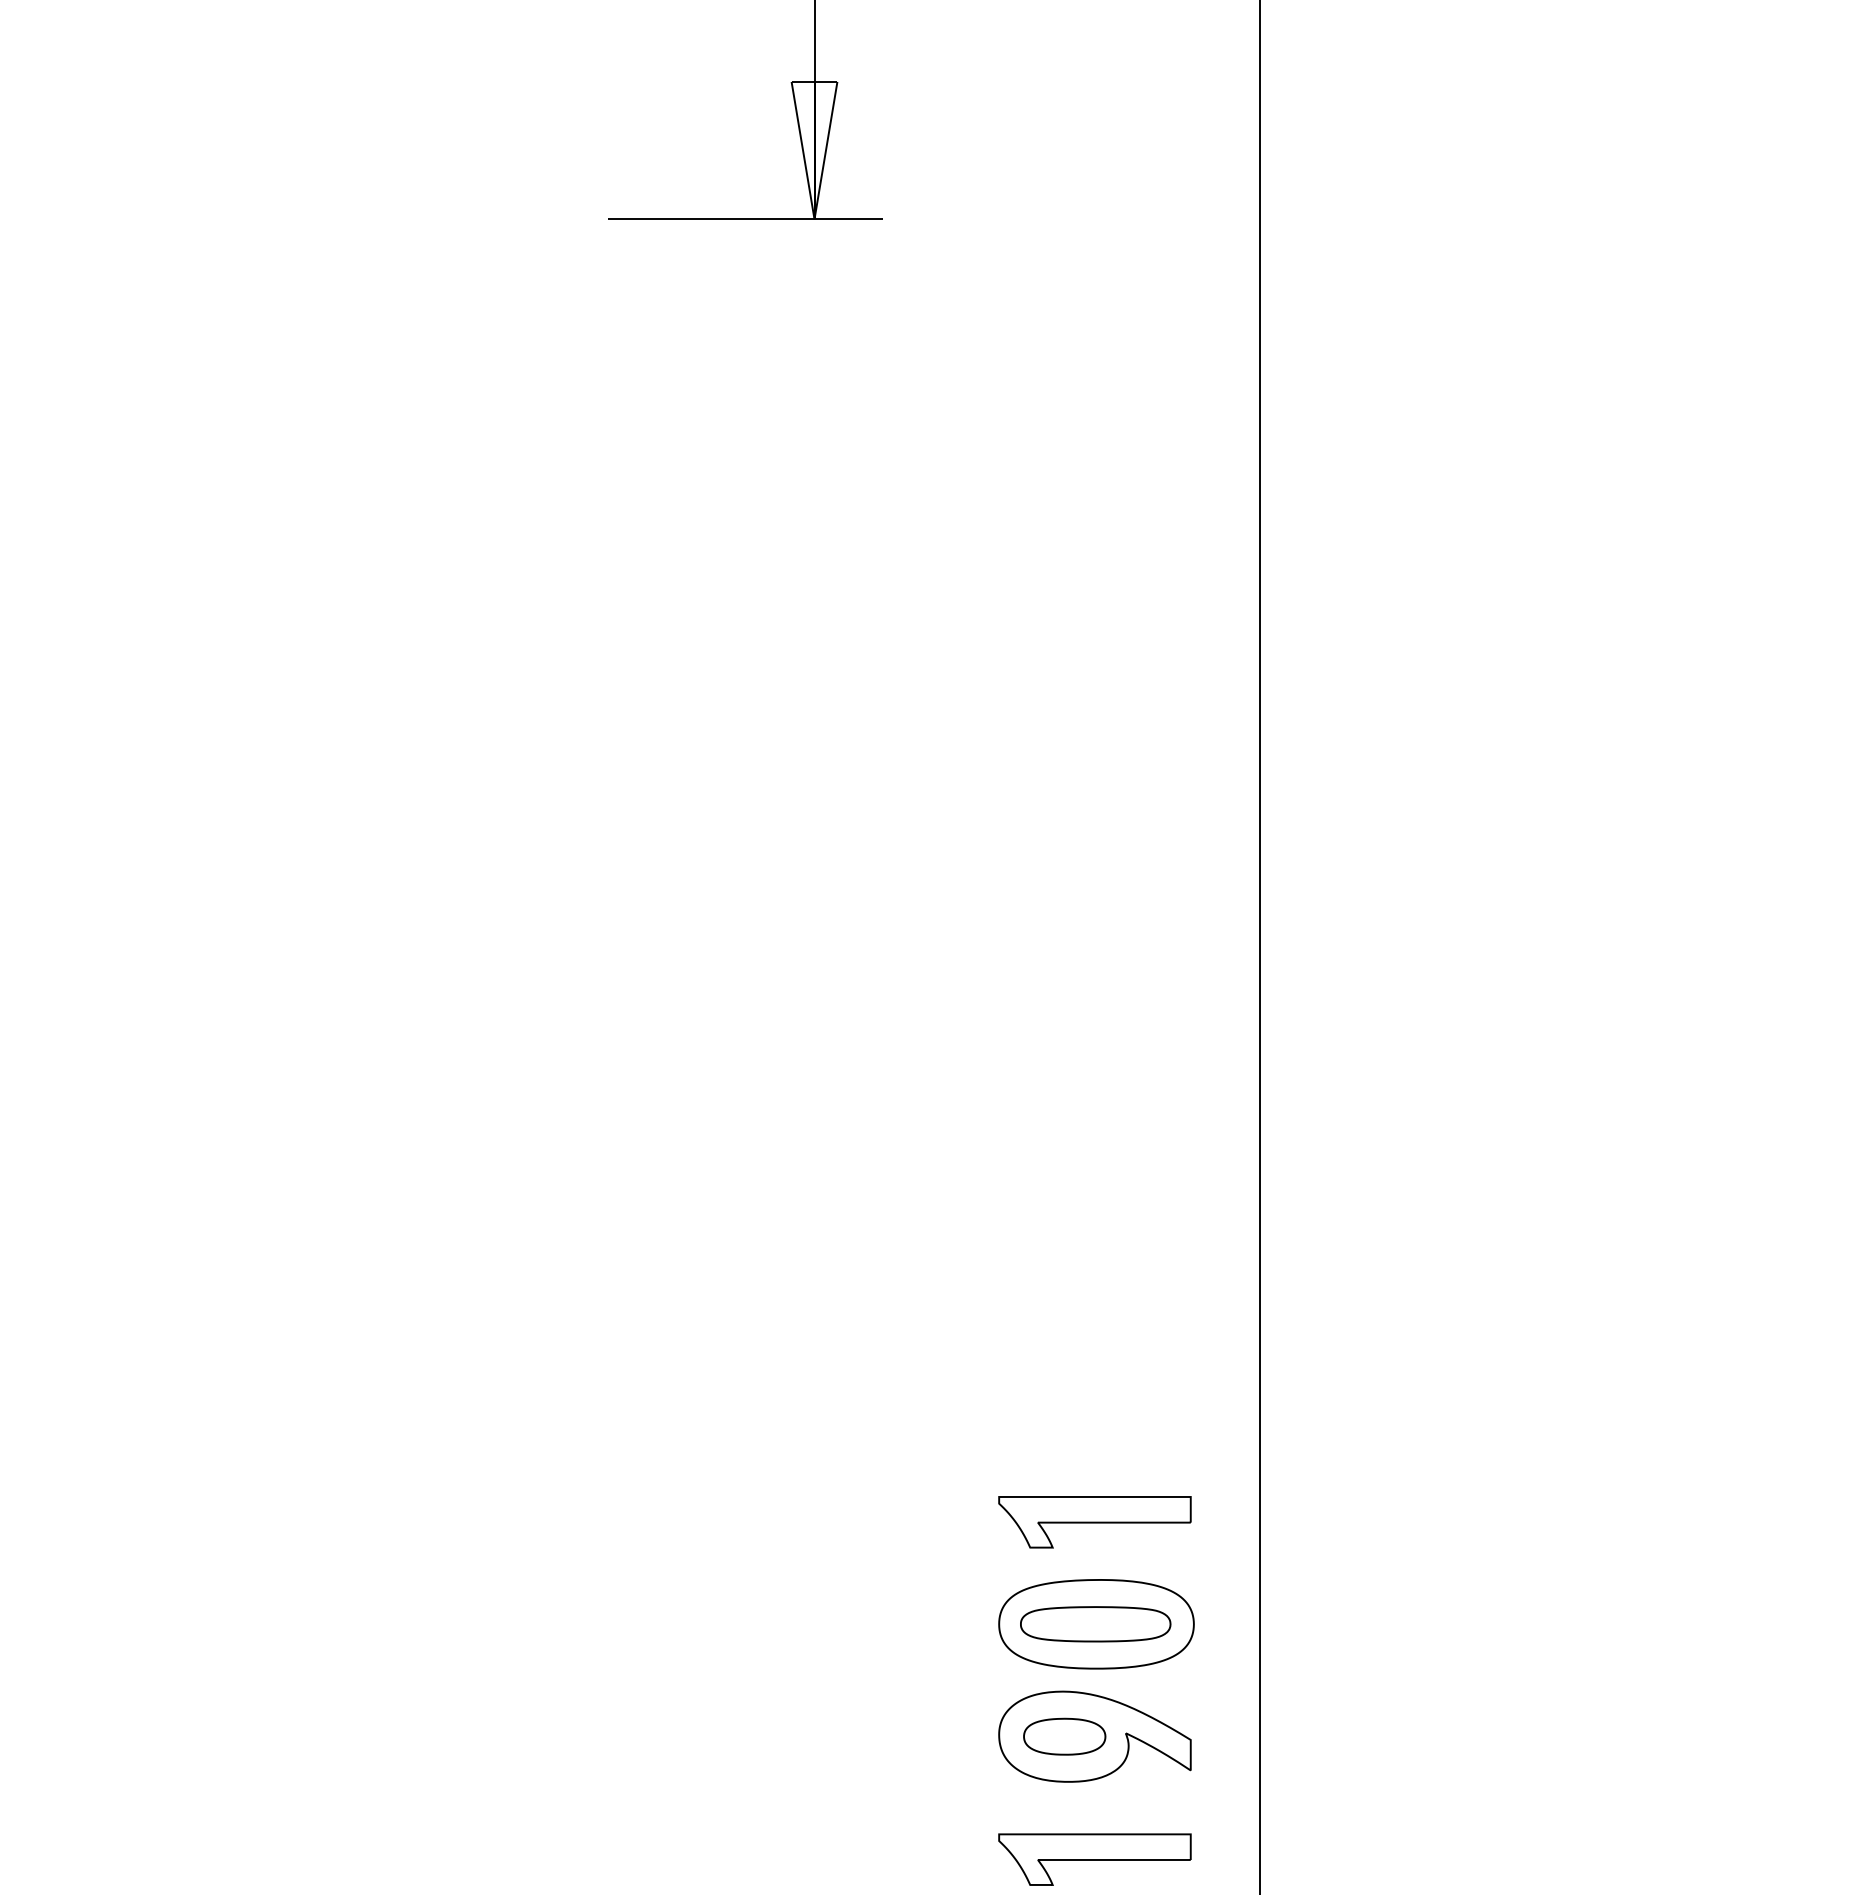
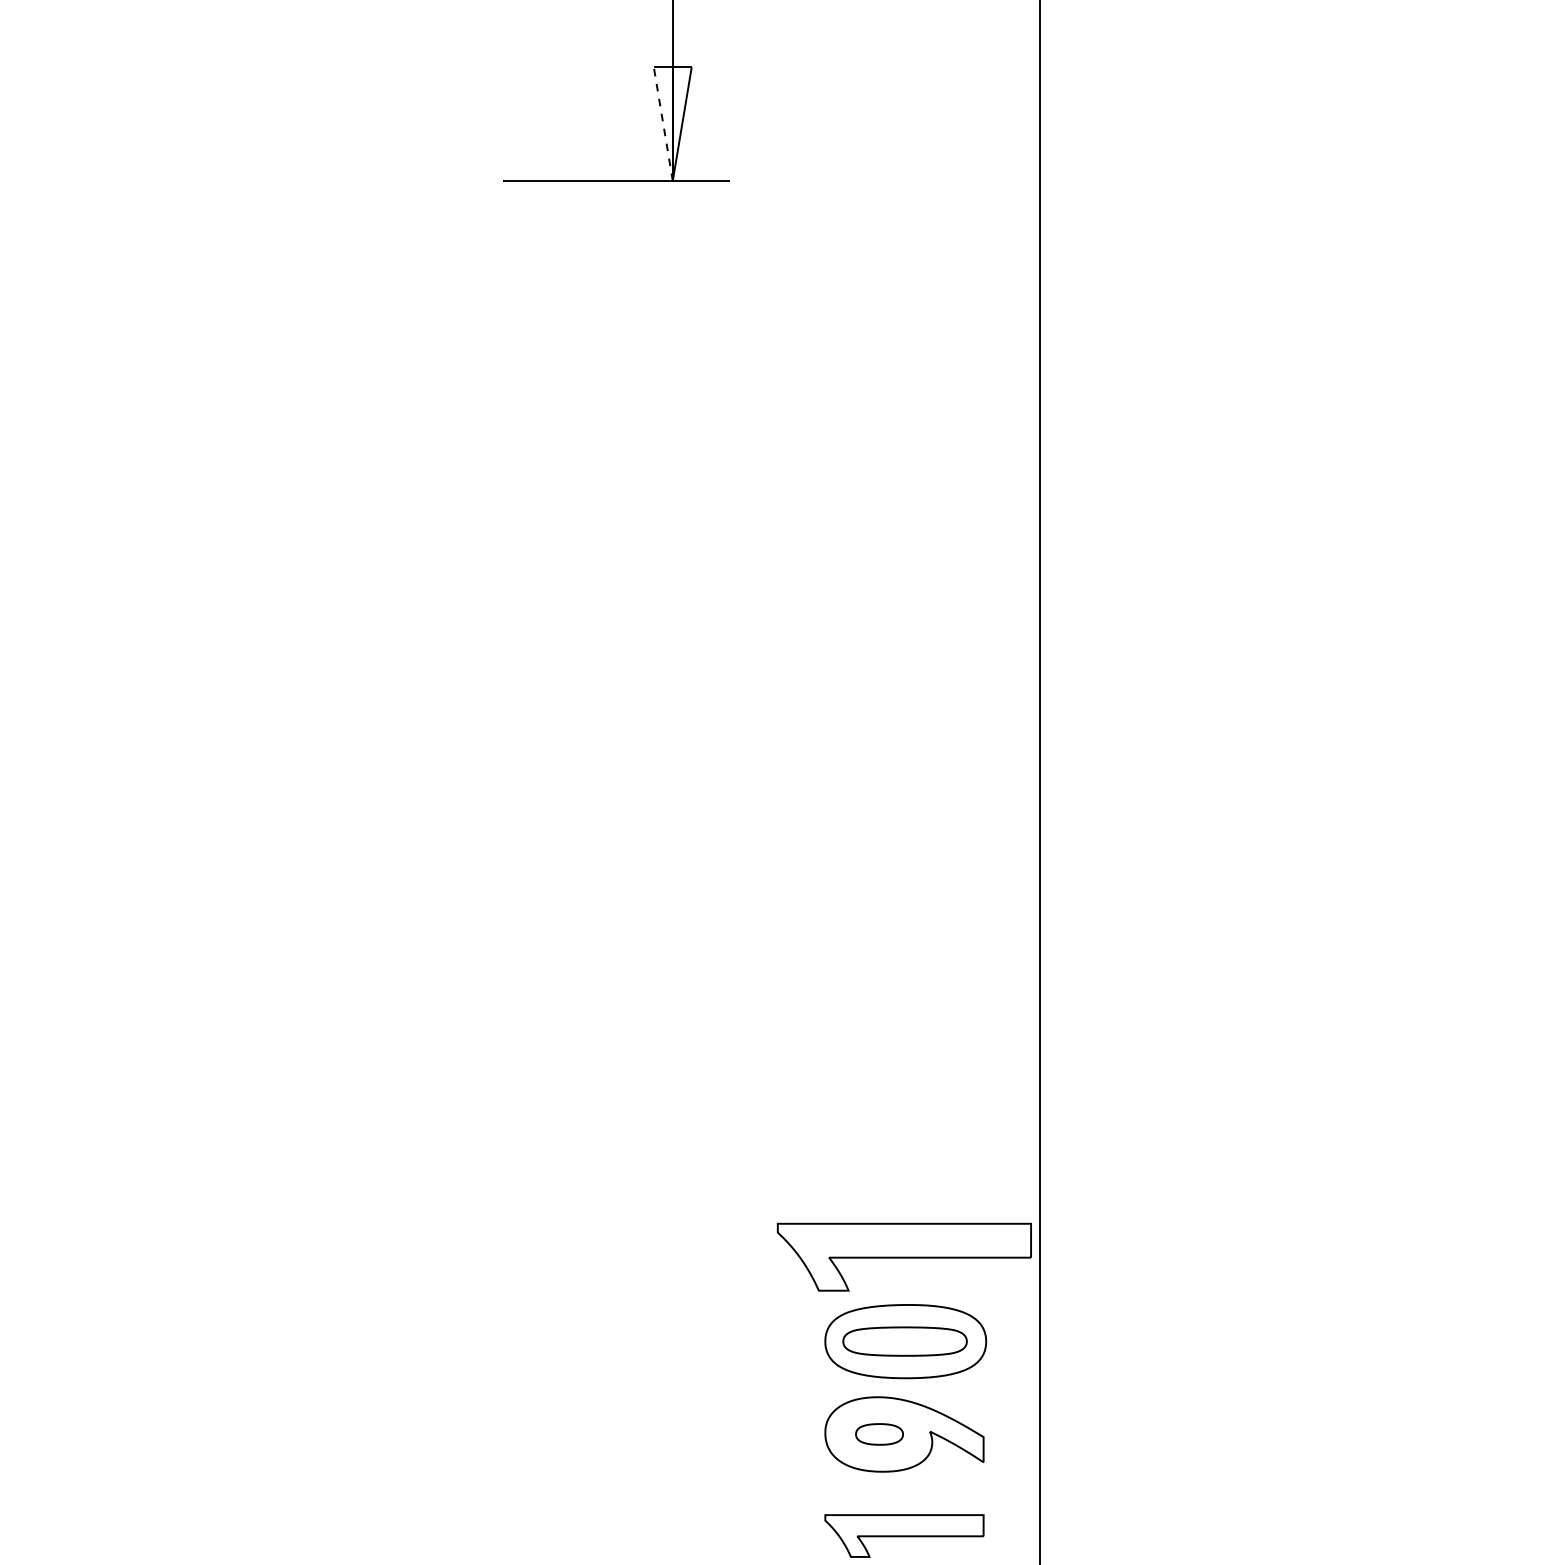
line: (803, 150) -> (663, 124), solid -> dashed
part: (1094, 1522) -> (904, 1257), size x1.6
part: (1064, 1736) -> (879, 1434), size x0.7

